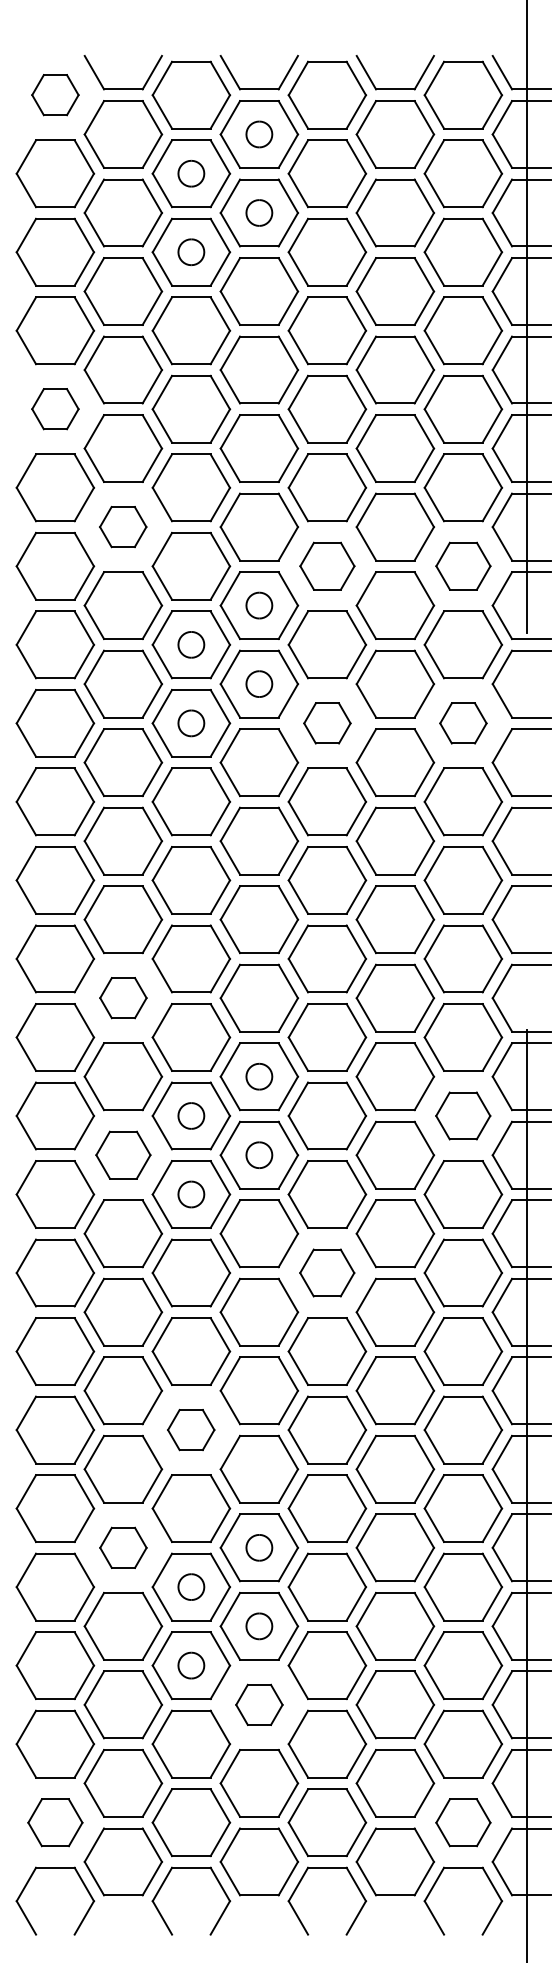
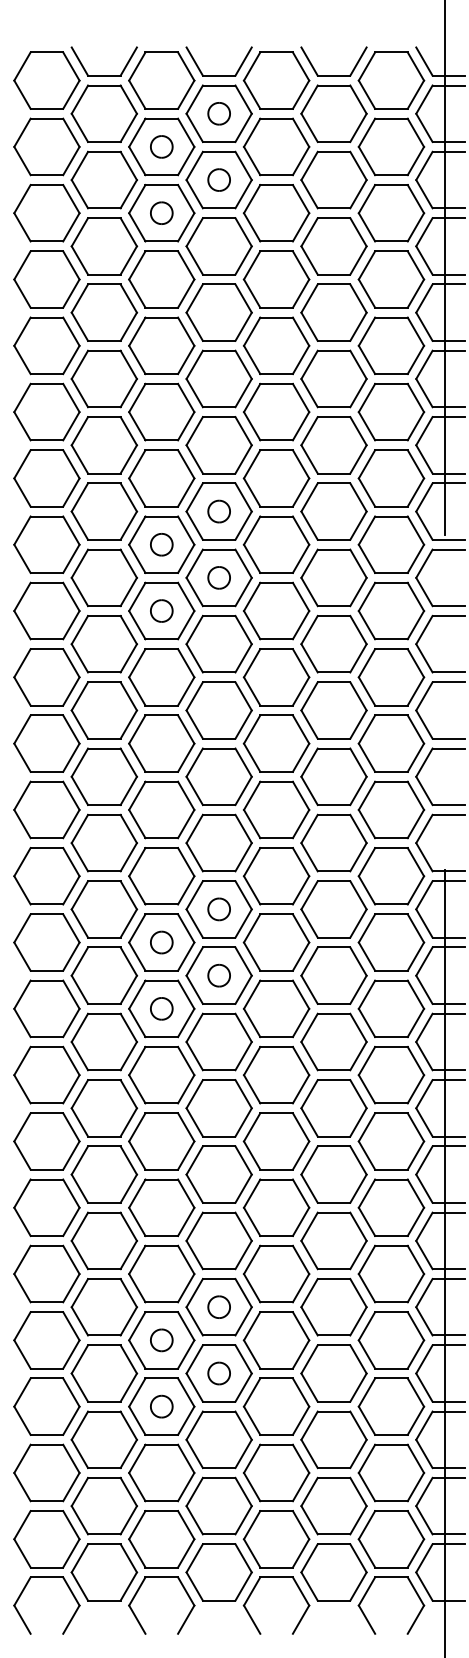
part: (55, 94) -> (47, 80), size x1.67
part: (55, 408) -> (47, 345), size x1.67
part: (122, 526) -> (103, 444), size x1.67
part: (327, 565) -> (276, 477), size x1.43
part: (463, 565) -> (391, 477), size x1.43
part: (327, 723) -> (276, 611), size x1.67
part: (463, 723) -> (391, 611), size x1.67
part: (123, 997) -> (104, 842), size x1.67
part: (462, 1115) -> (390, 942), size x1.43
part: (123, 1154) -> (104, 975), size x1.43
part: (326, 1272) -> (275, 1074), size x1.43
part: (190, 1429) -> (161, 1207), size x1.67
part: (123, 1547) -> (104, 1306), size x1.67
part: (259, 1704) -> (219, 1439), size x1.67
part: (55, 1822) -> (47, 1539), size x1.43
part: (463, 1822) -> (391, 1539), size x1.43

